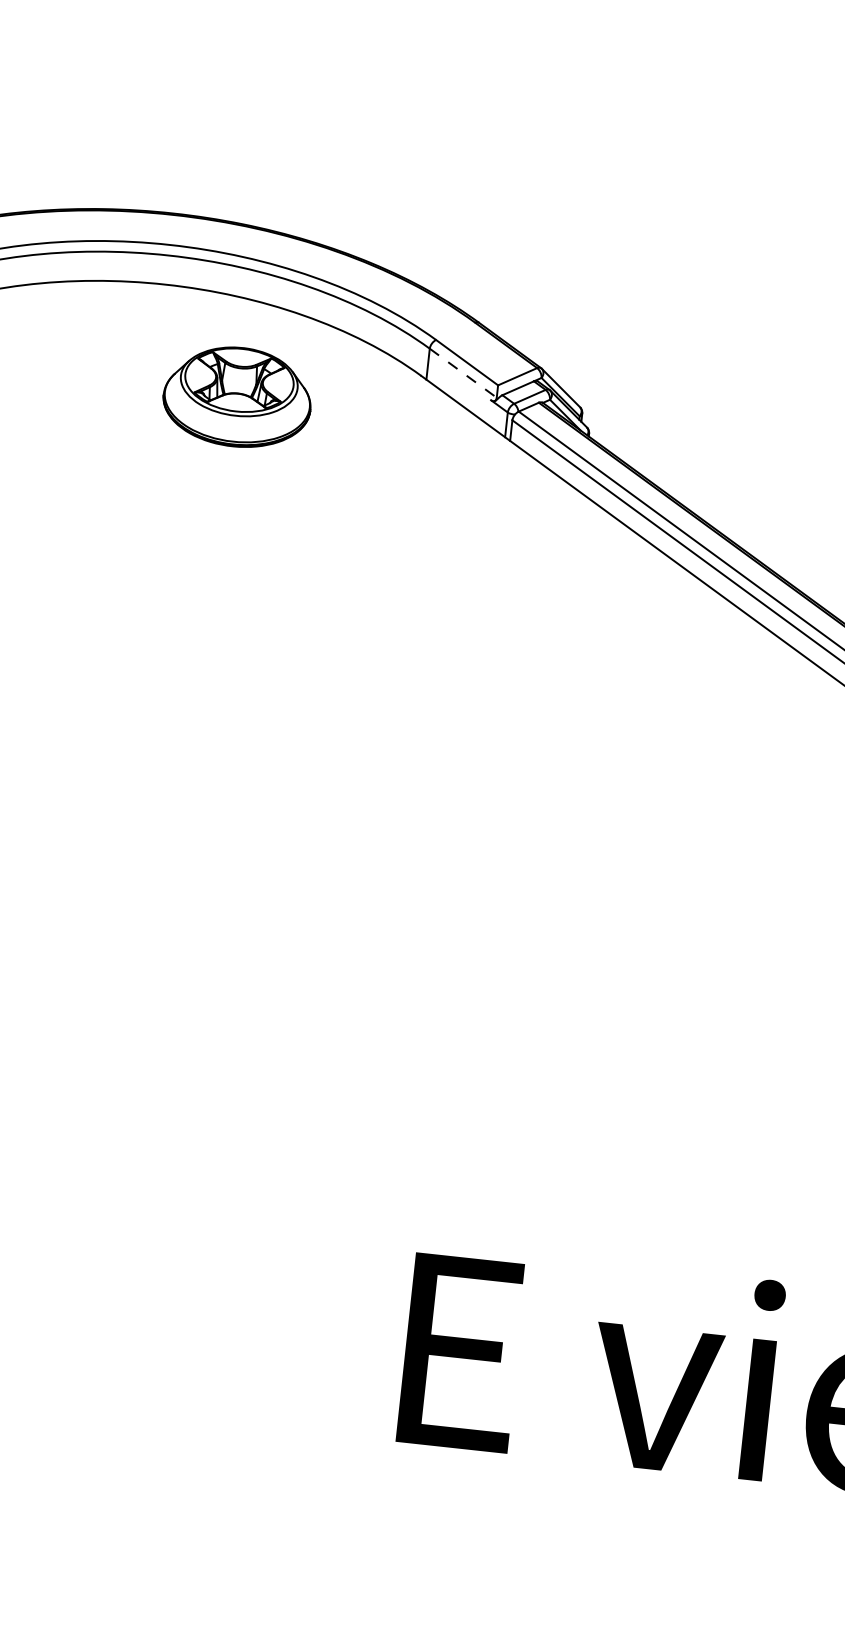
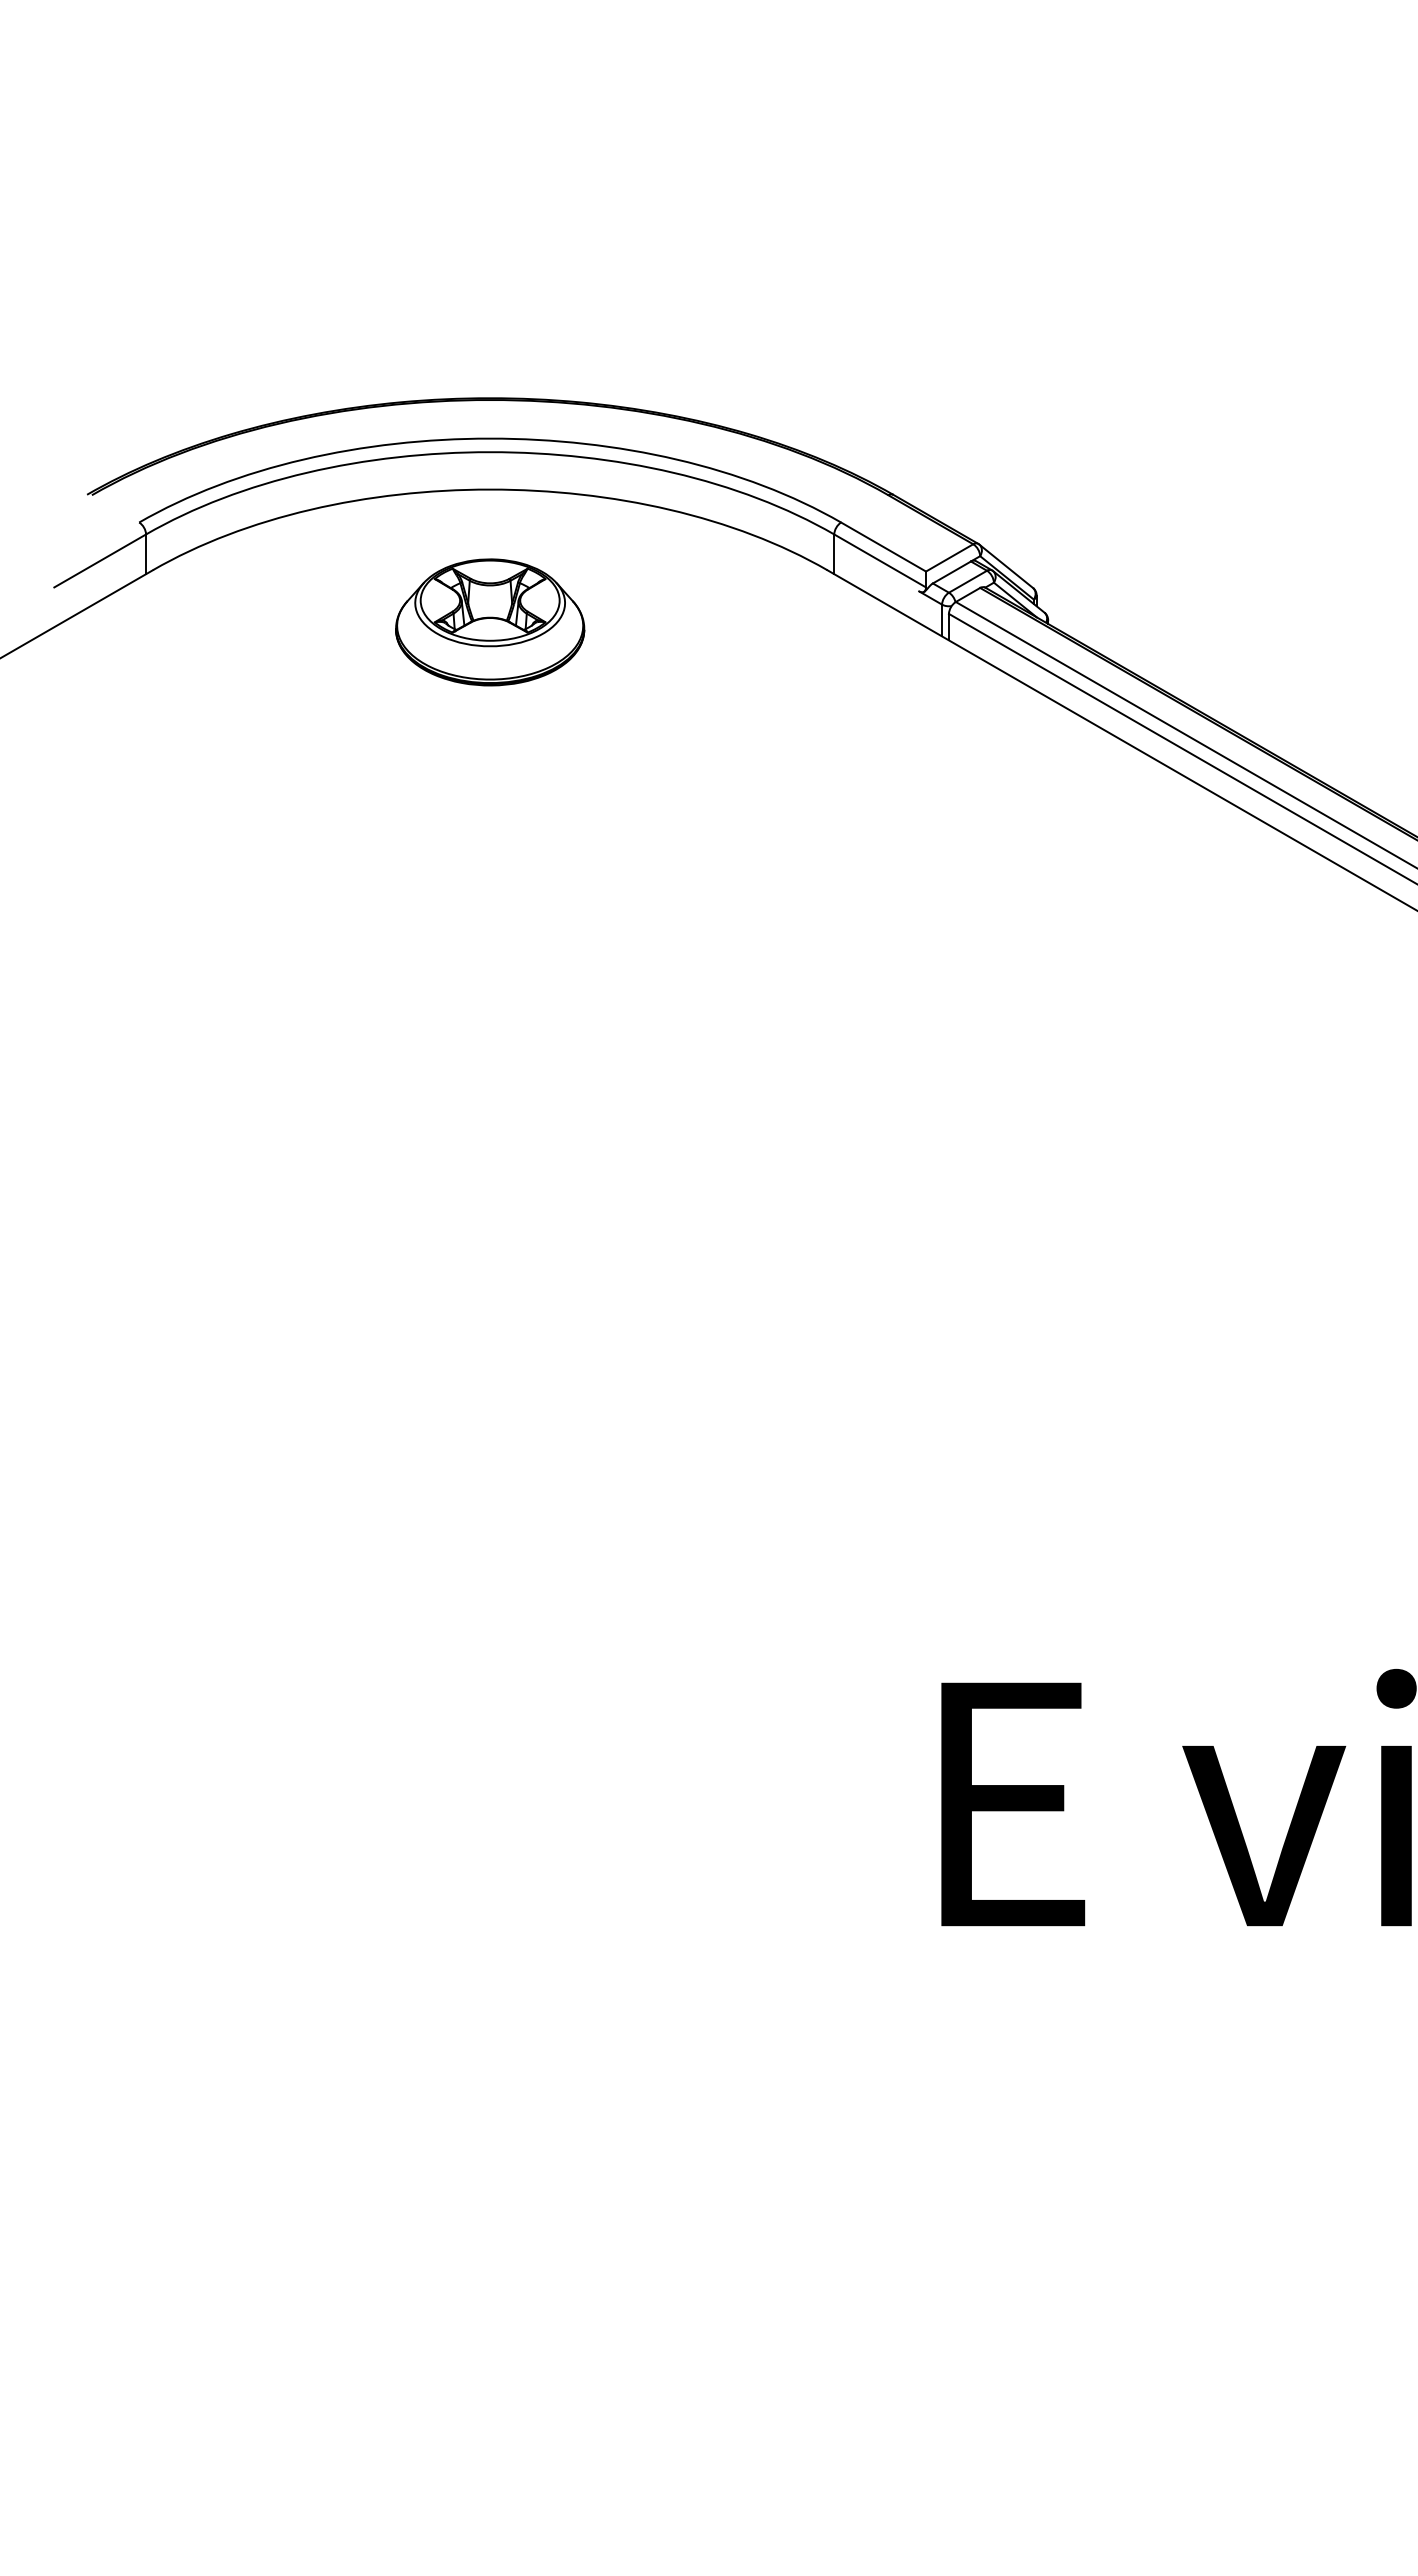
line: (463, 372) -> (880, 560), dashed -> solid
part: (237, 397) -> (490, 622), moved

